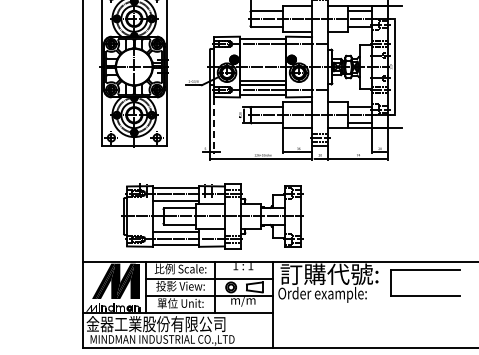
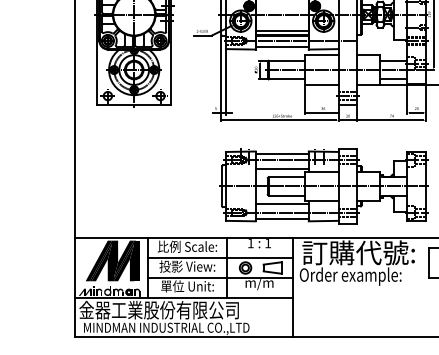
line: (214, 126) -> (226, 82), dashed -> solid
part: (212, 216) -> (324, 186), moved

